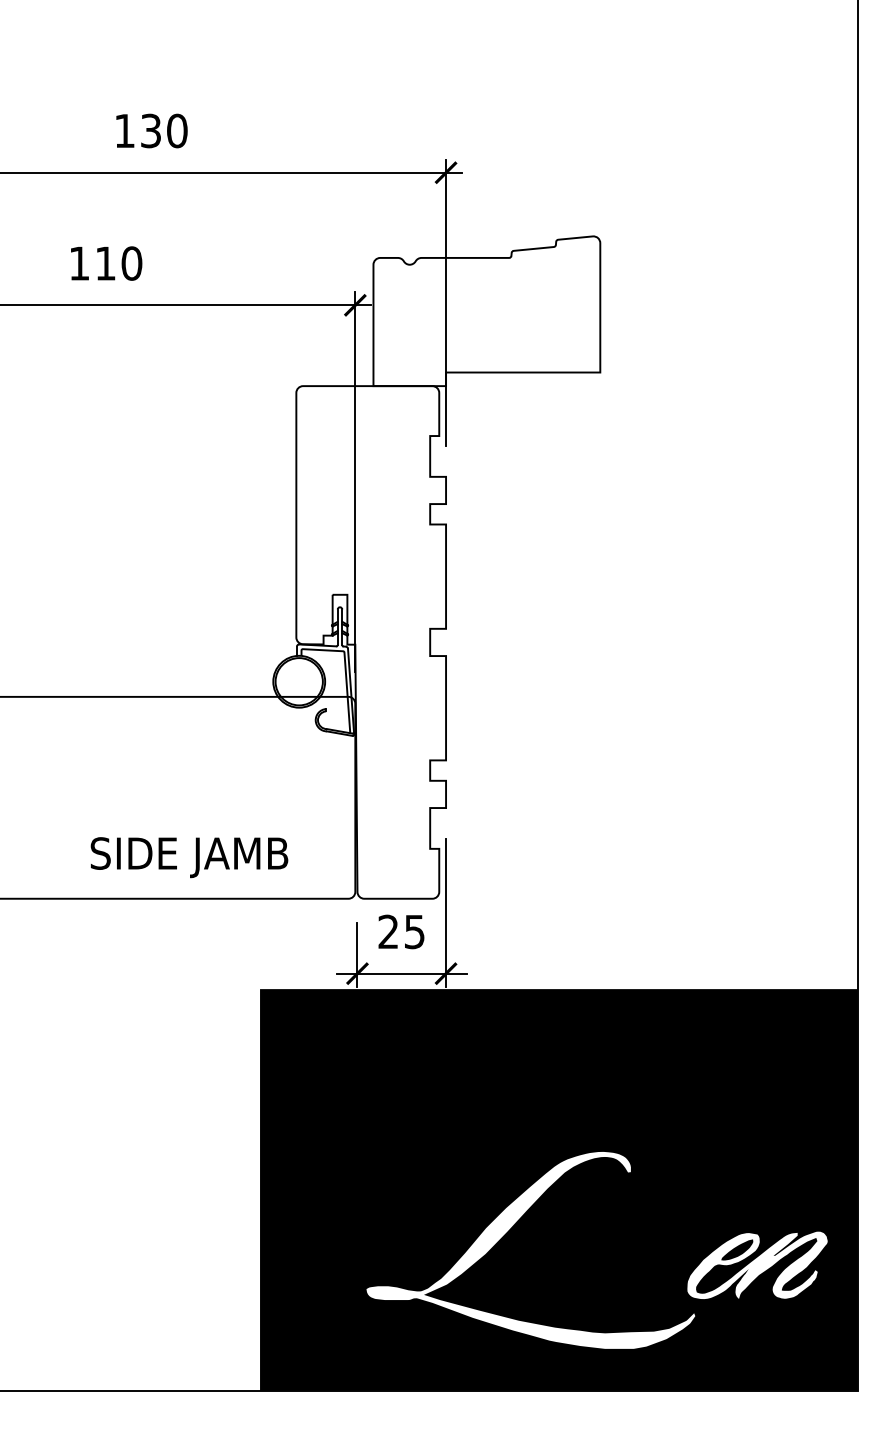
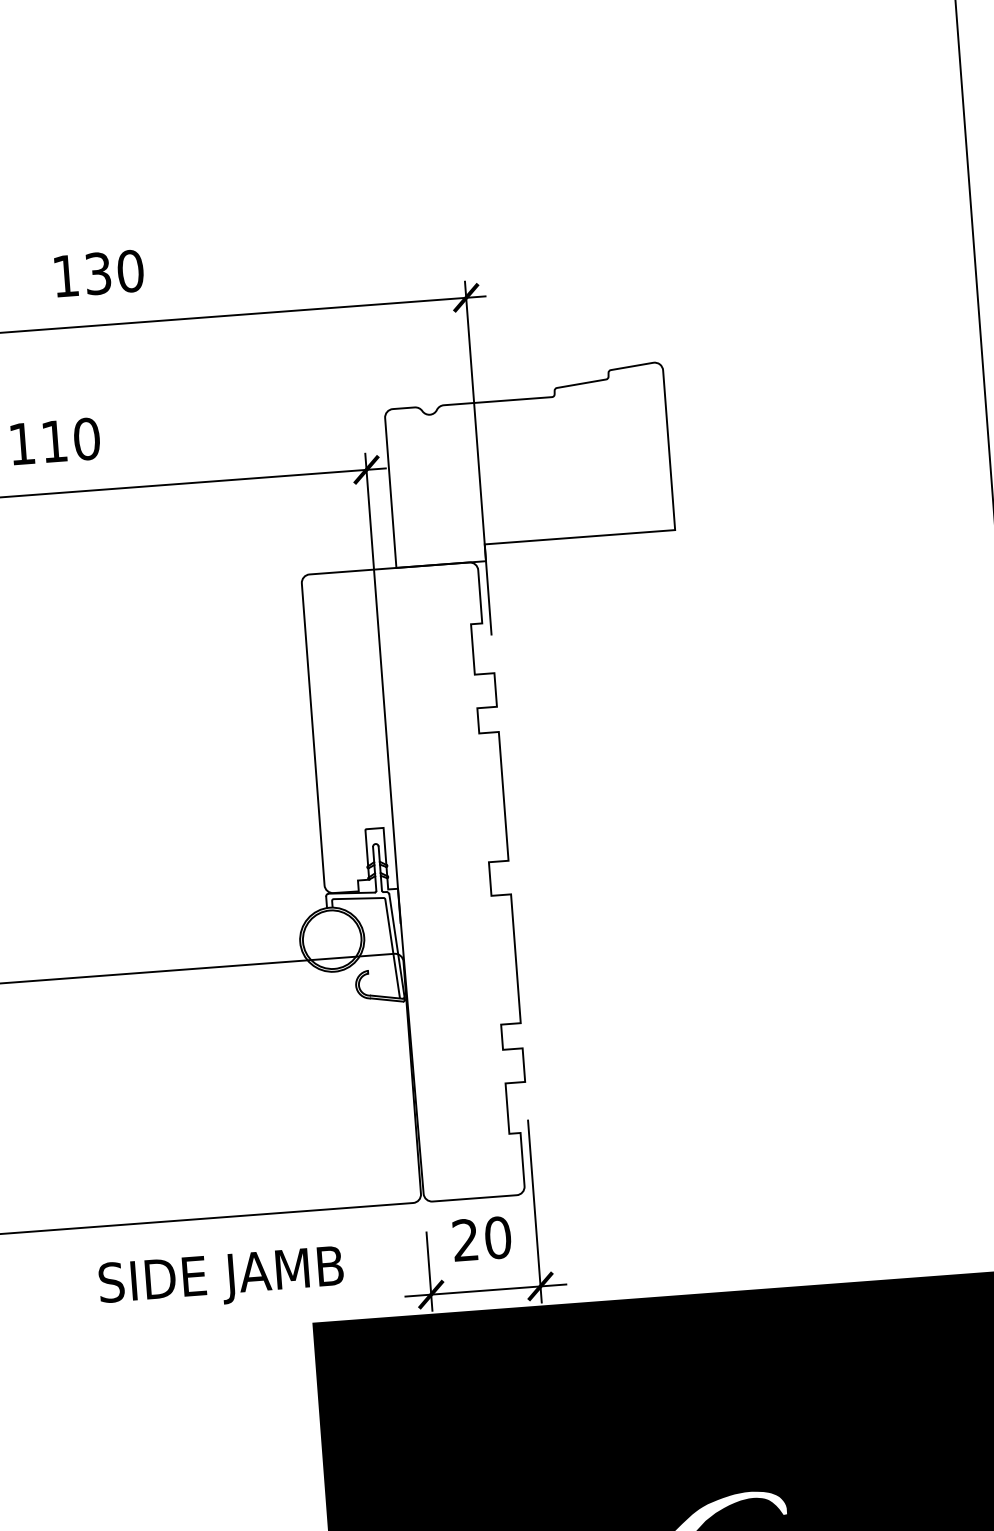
text: (189, 857) -> (221, 1279), moved
text: (414, 931) -> (497, 1237), 25 -> 20

